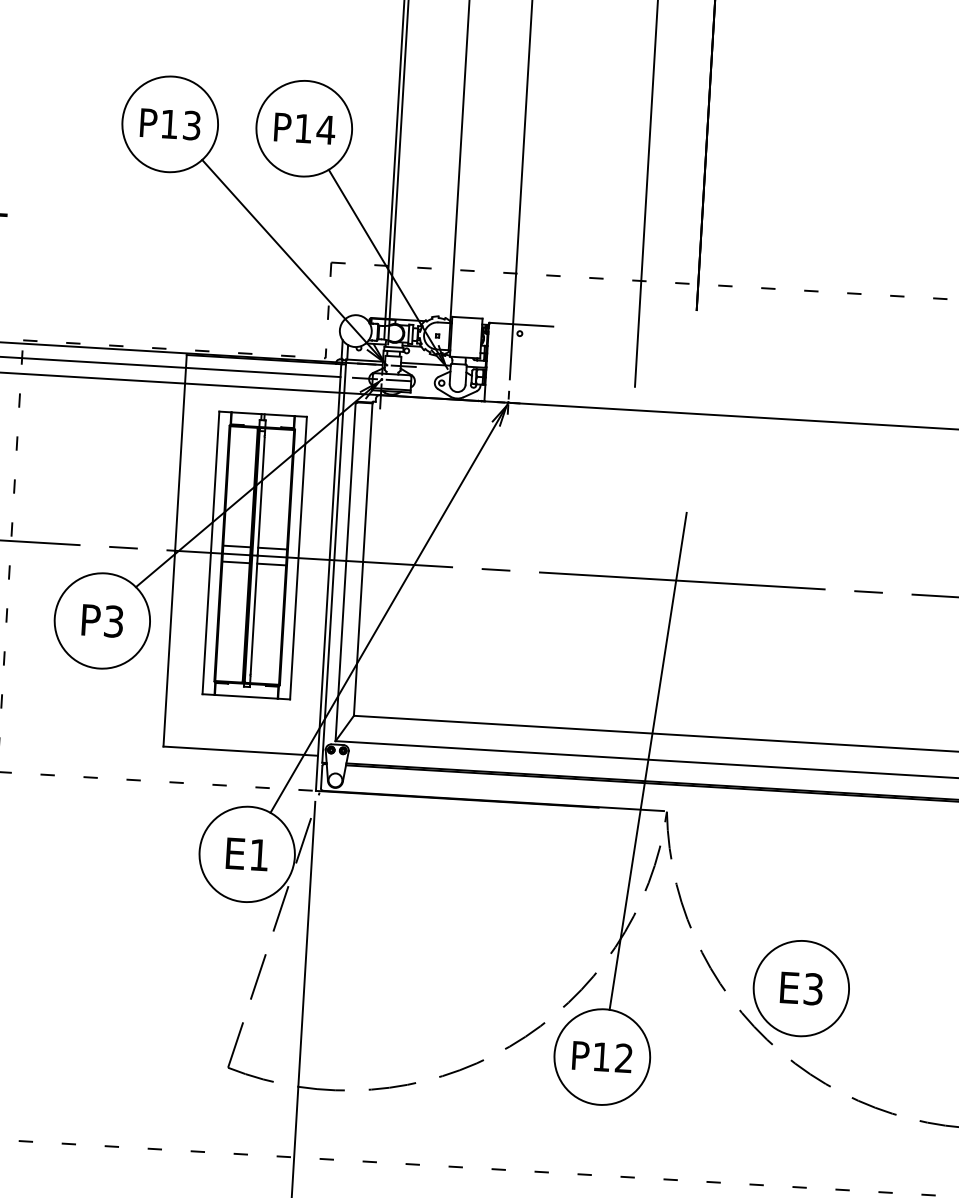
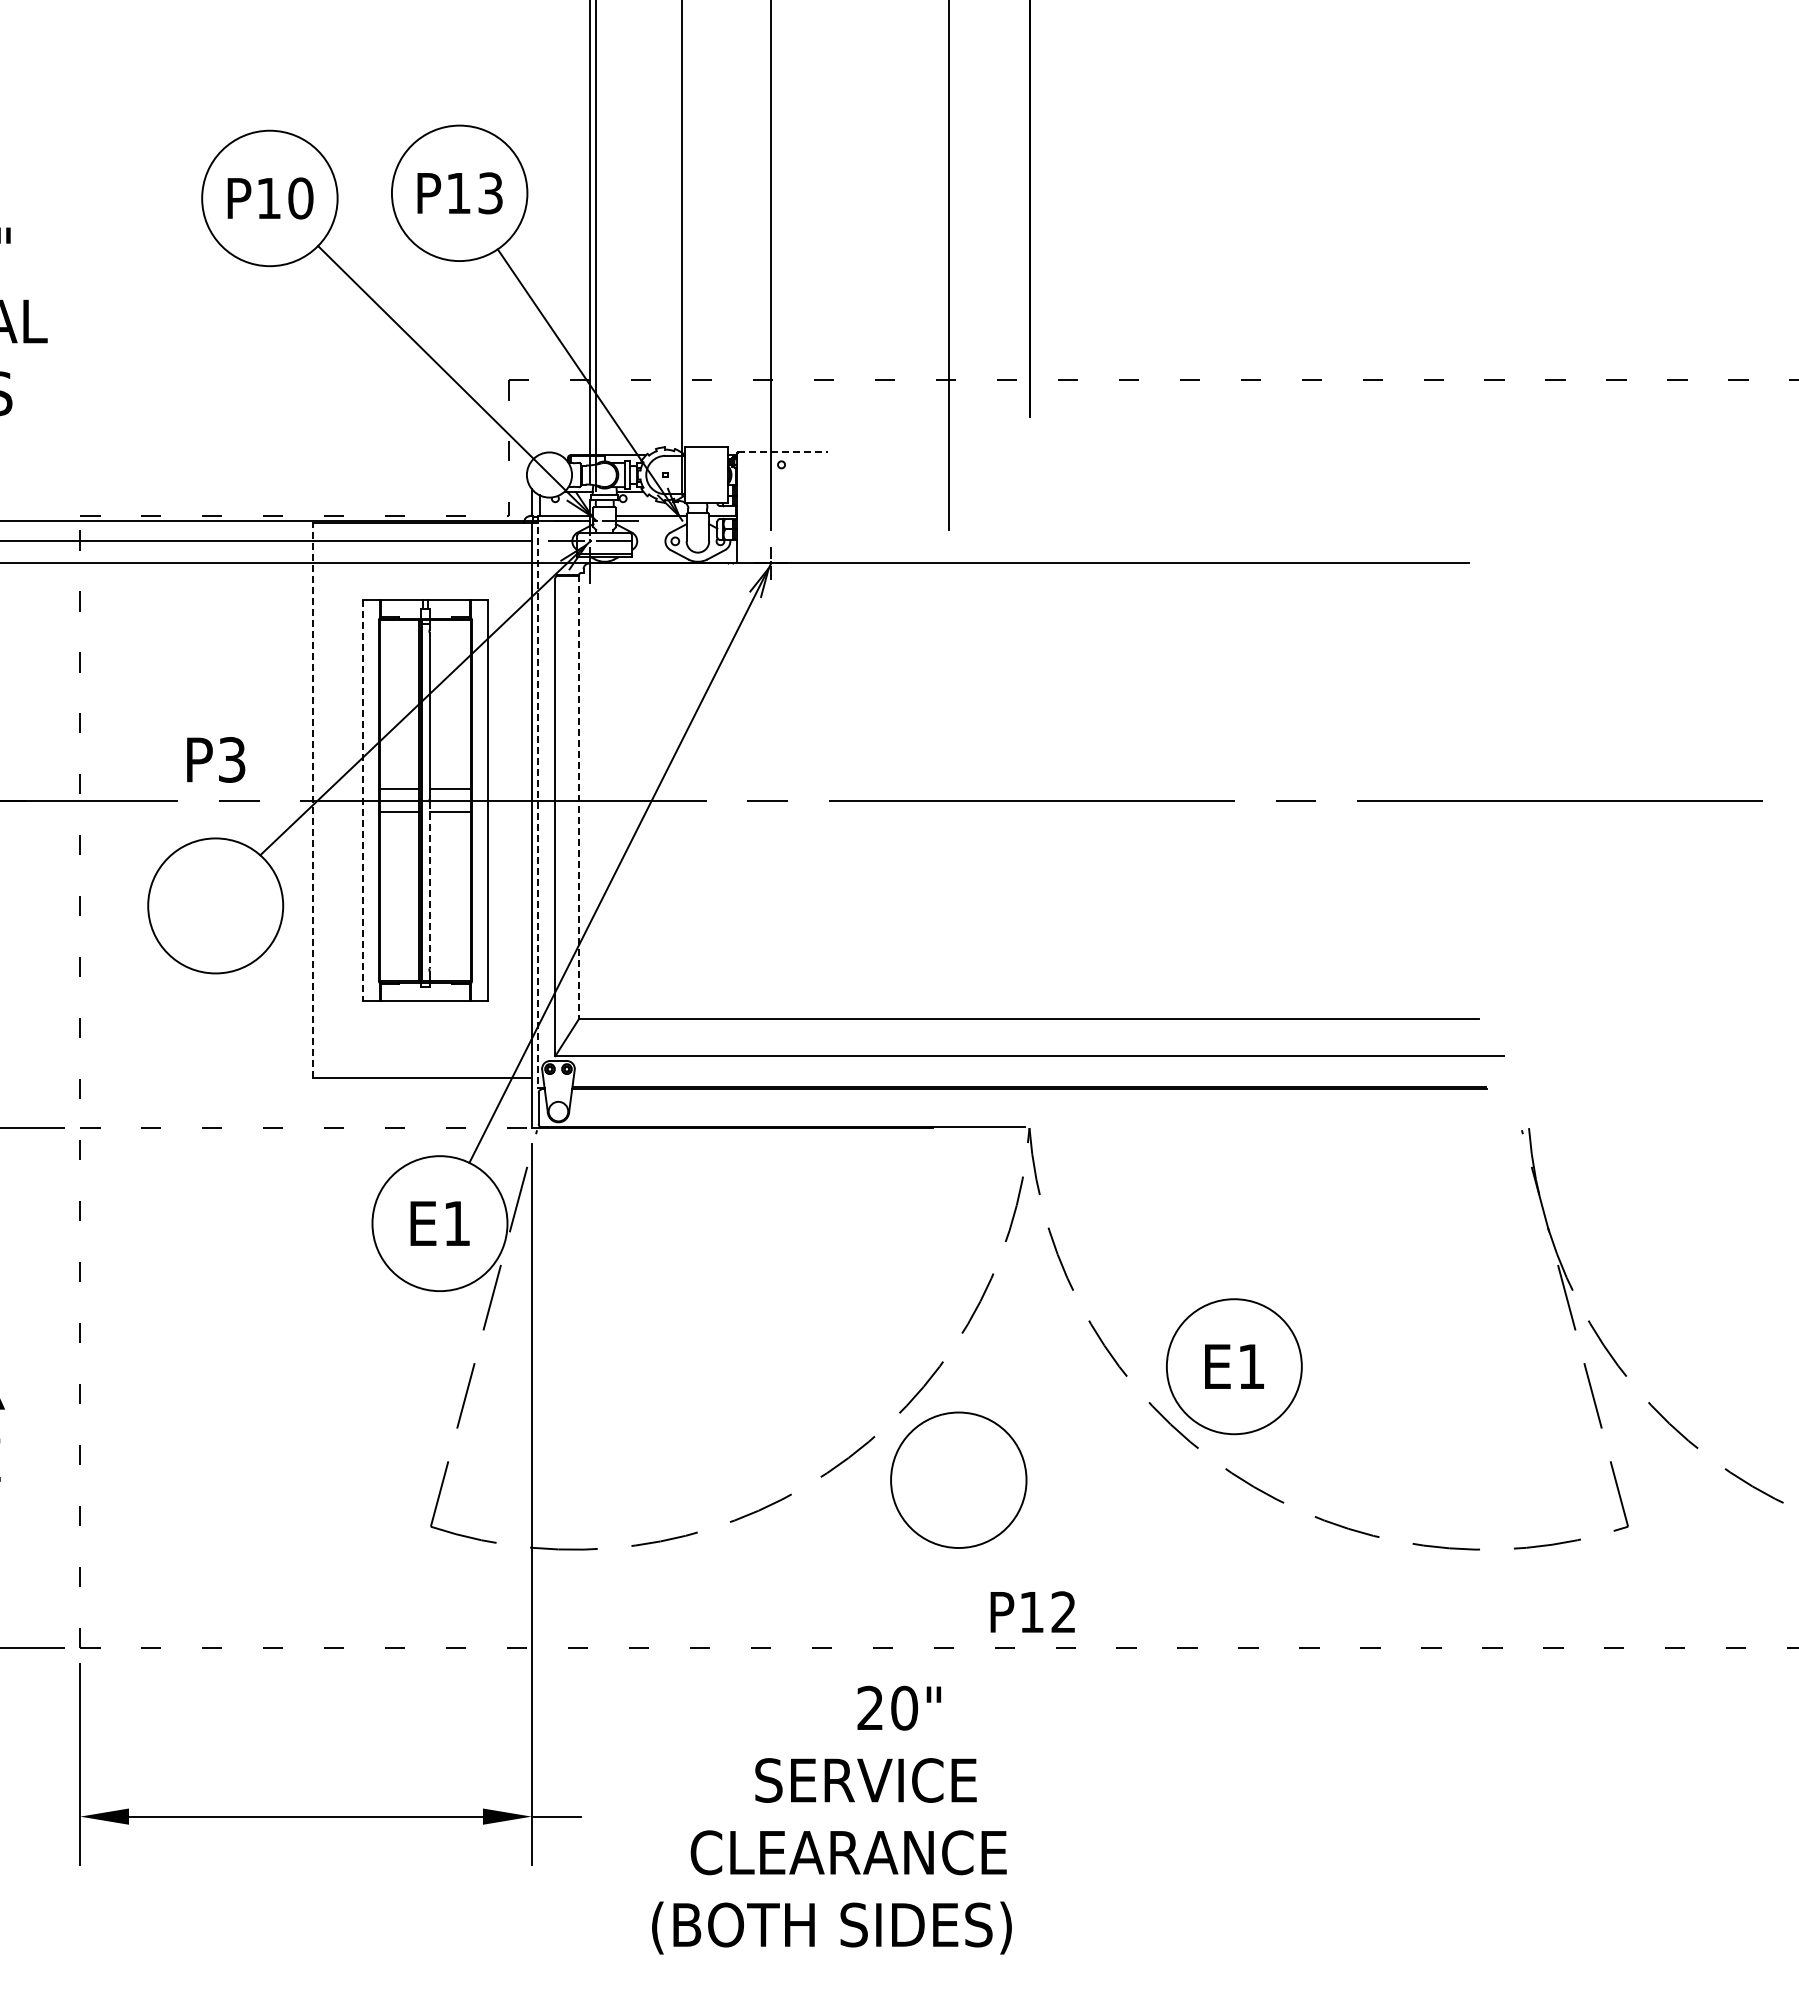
text: (191, 125) -> (300, 198), P13 -> P10
text: (326, 130) -> (490, 193), P14 -> P13
line: (521, 325) -> (783, 452), solid -> dashed
line: (175, 550) -> (312, 800), solid -> dashed
line: (210, 553) -> (363, 801), solid -> dashed
line: (363, 559) -> (579, 797), solid -> dashed
line: (334, 560) -> (538, 801), solid -> dashed
line: (254, 615) -> (429, 885), solid -> dashed
text: (102, 620) -> (216, 759), moved
line: (647, 761) -> (998, 1058), removed
text: (813, 989) -> (1251, 1366), E3 -> E1
text: (602, 1056) -> (1032, 1611), moved

